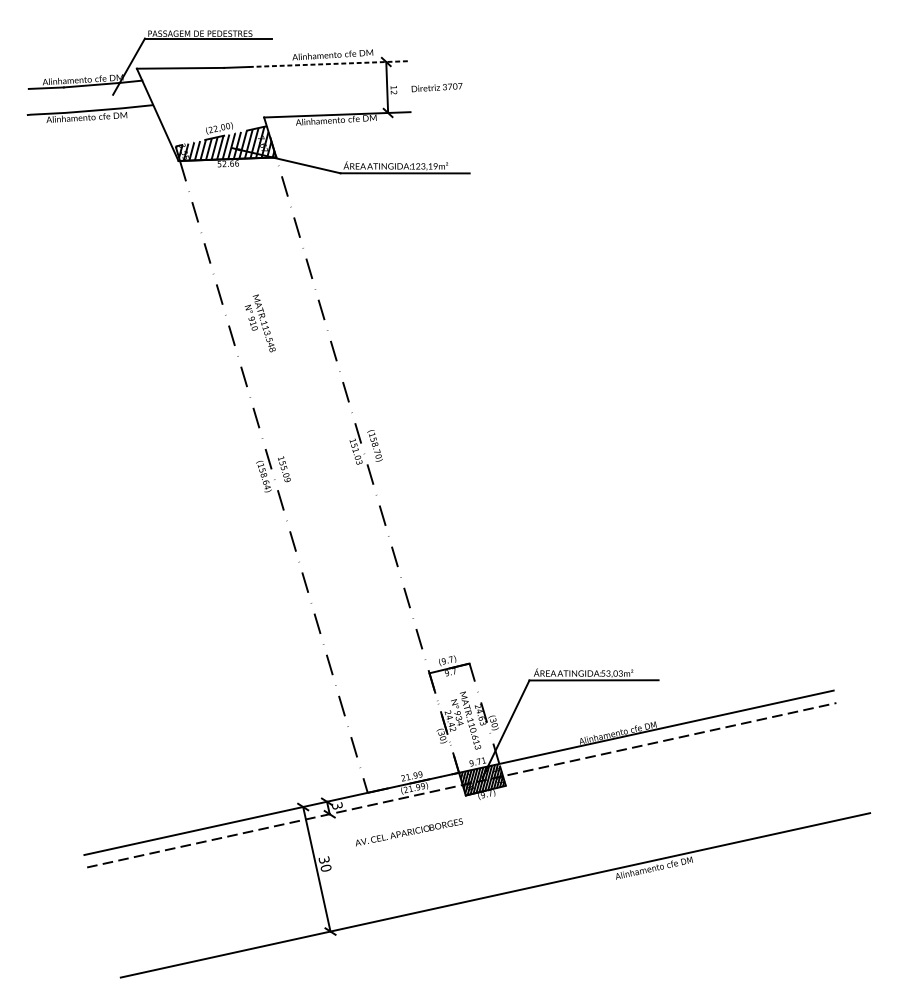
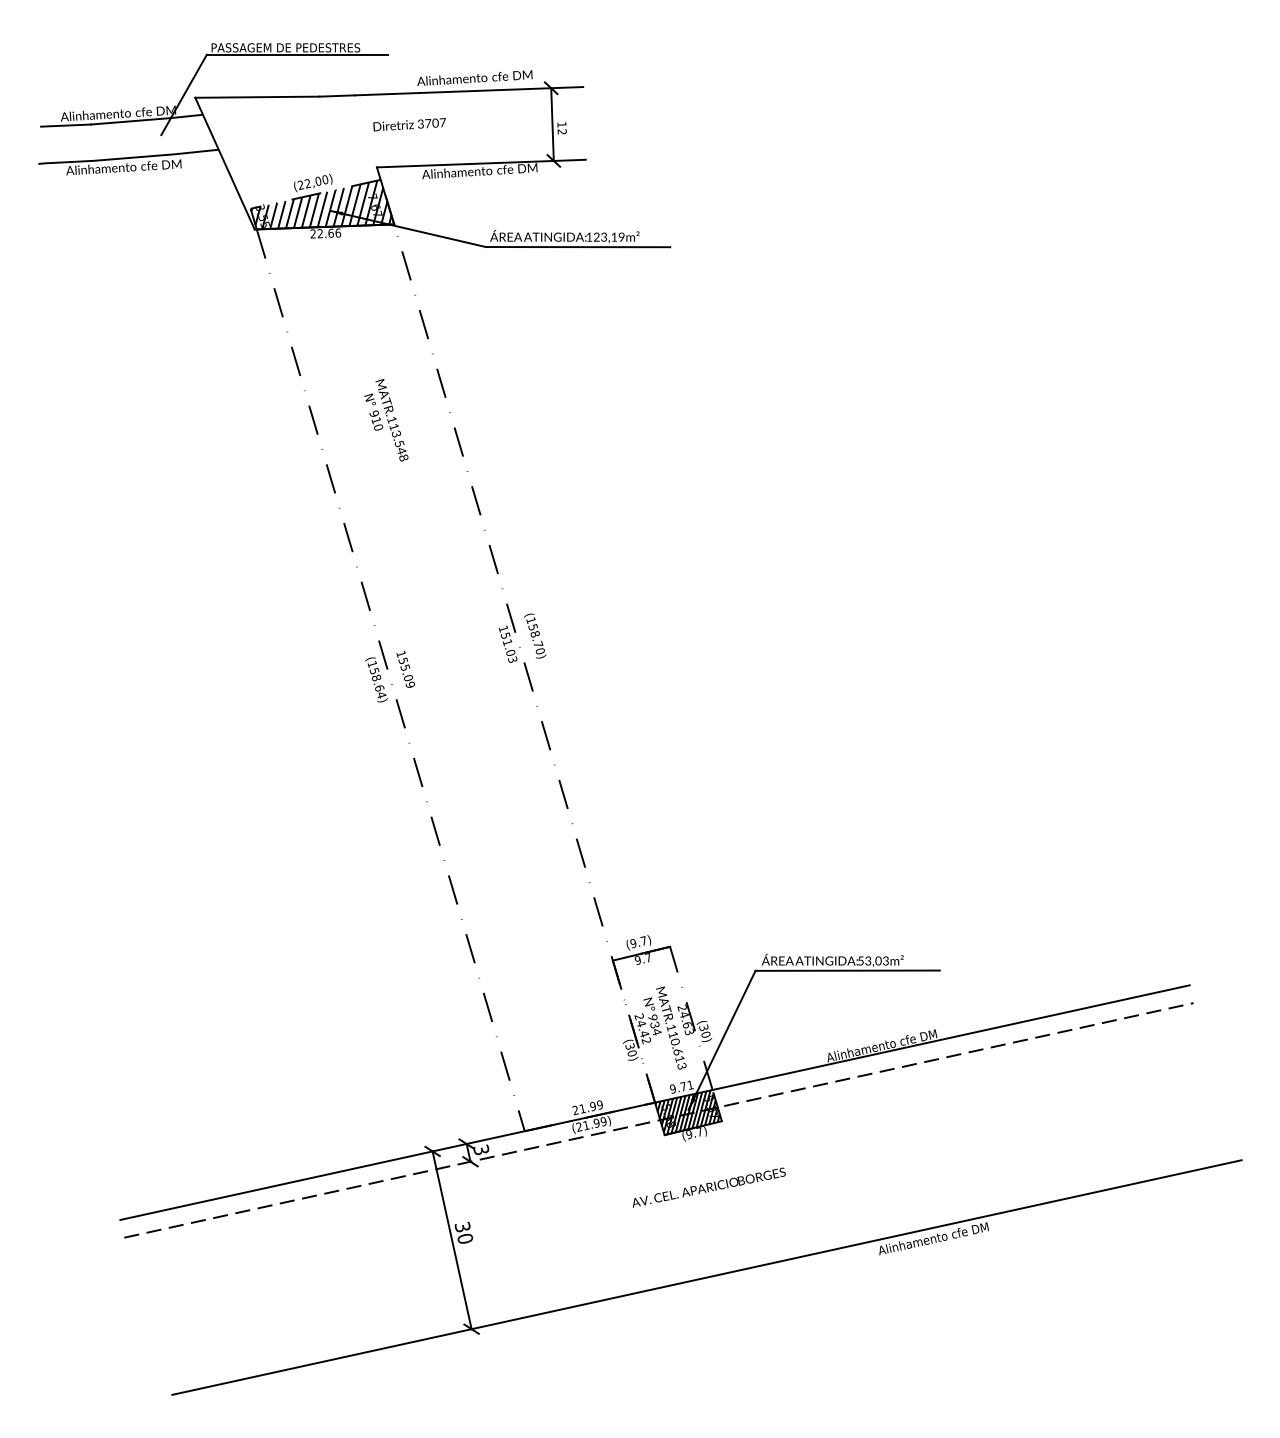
line: (329, 64) -> (469, 91), dashed -> solid
text: (436, 87) -> (409, 124), moved
text: (219, 163) -> (312, 233), 52.66 -> 22.66
text: (260, 323) -> (386, 420), moved
text: (408, 832) -> (708, 1187), moved

